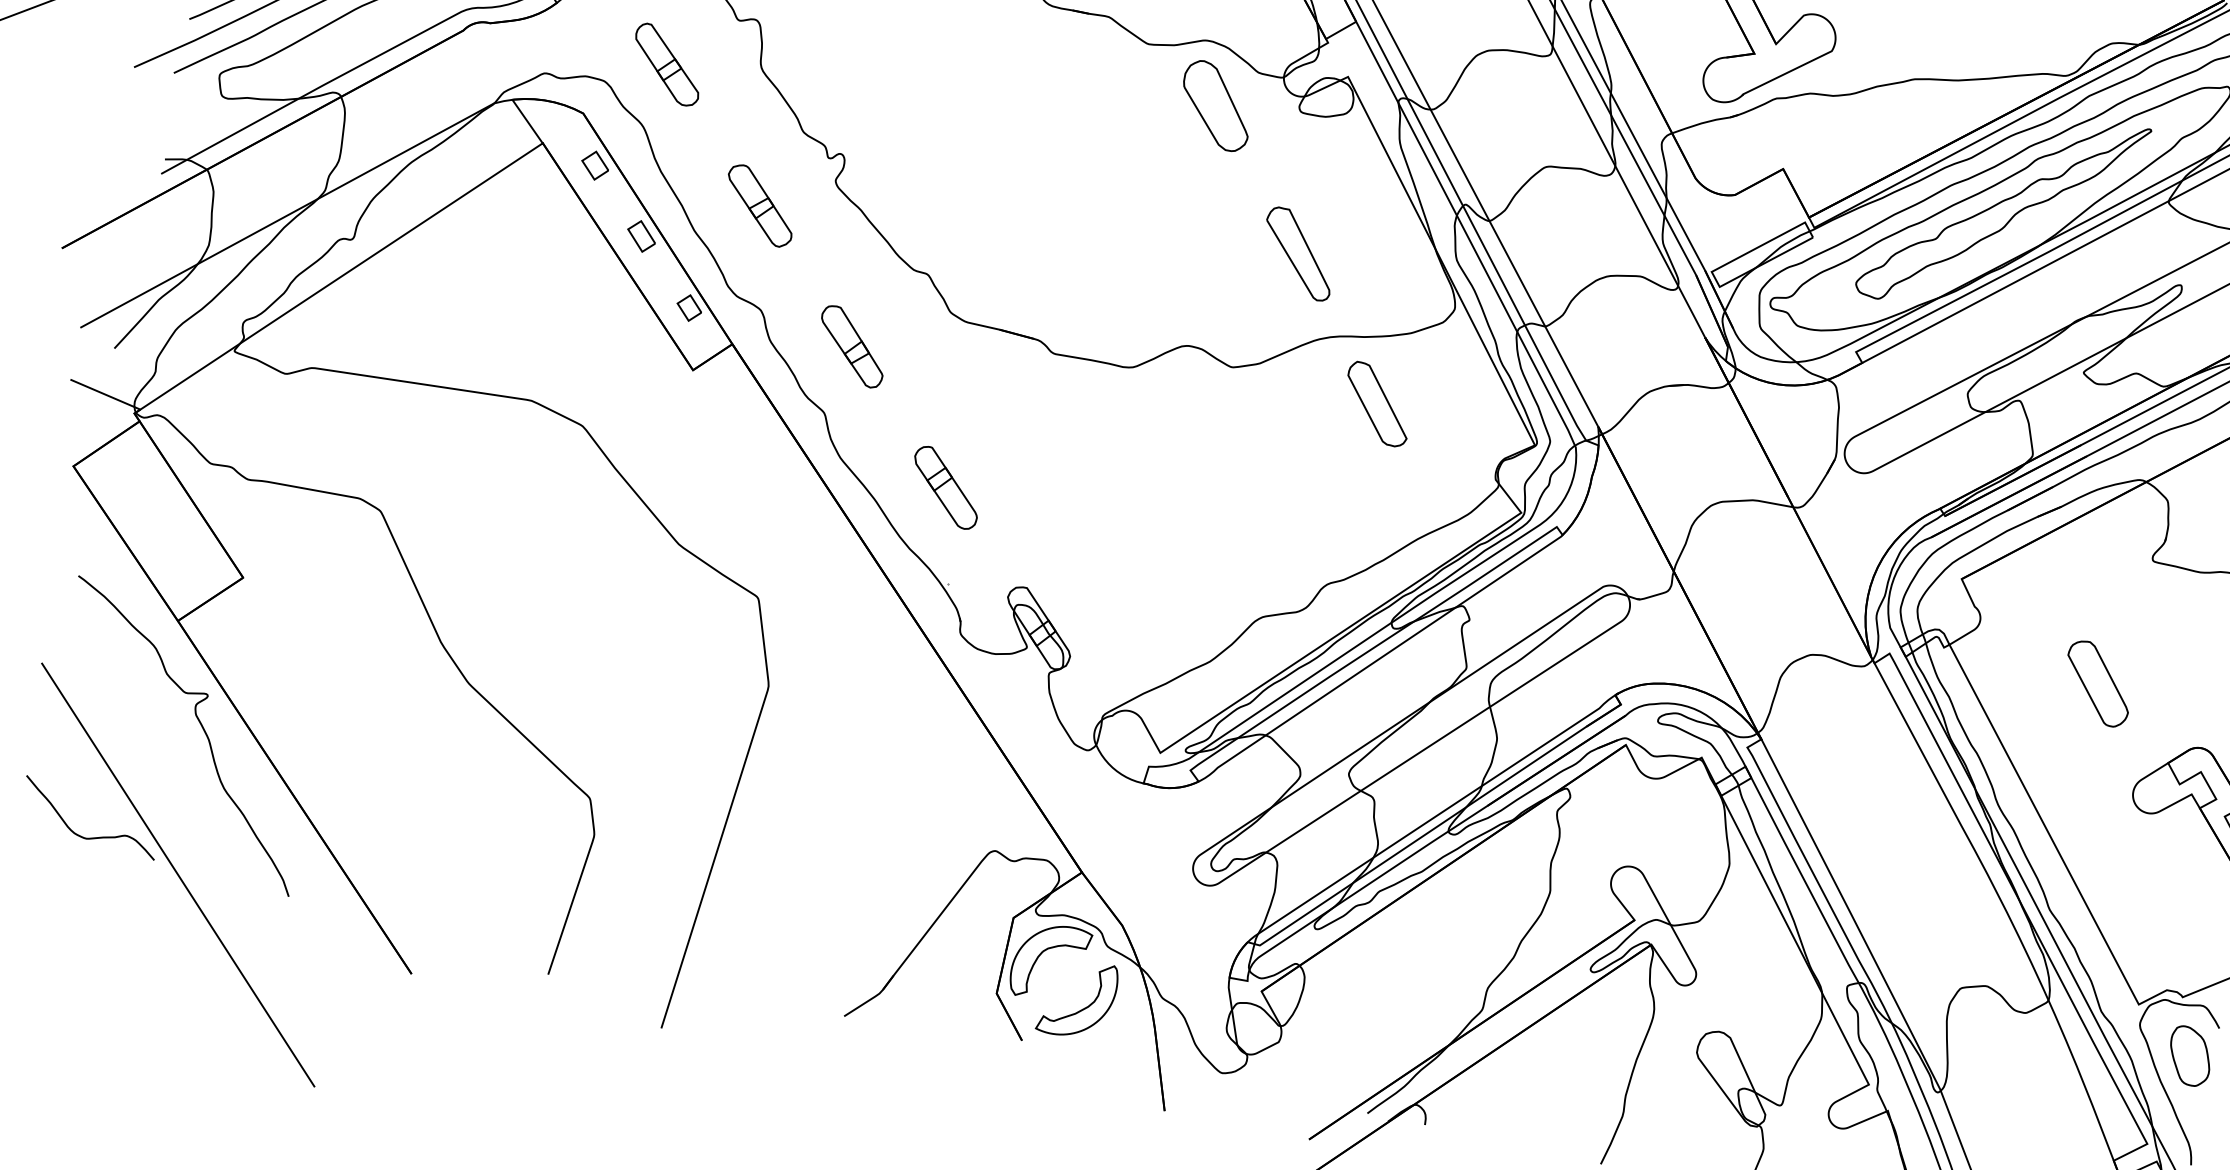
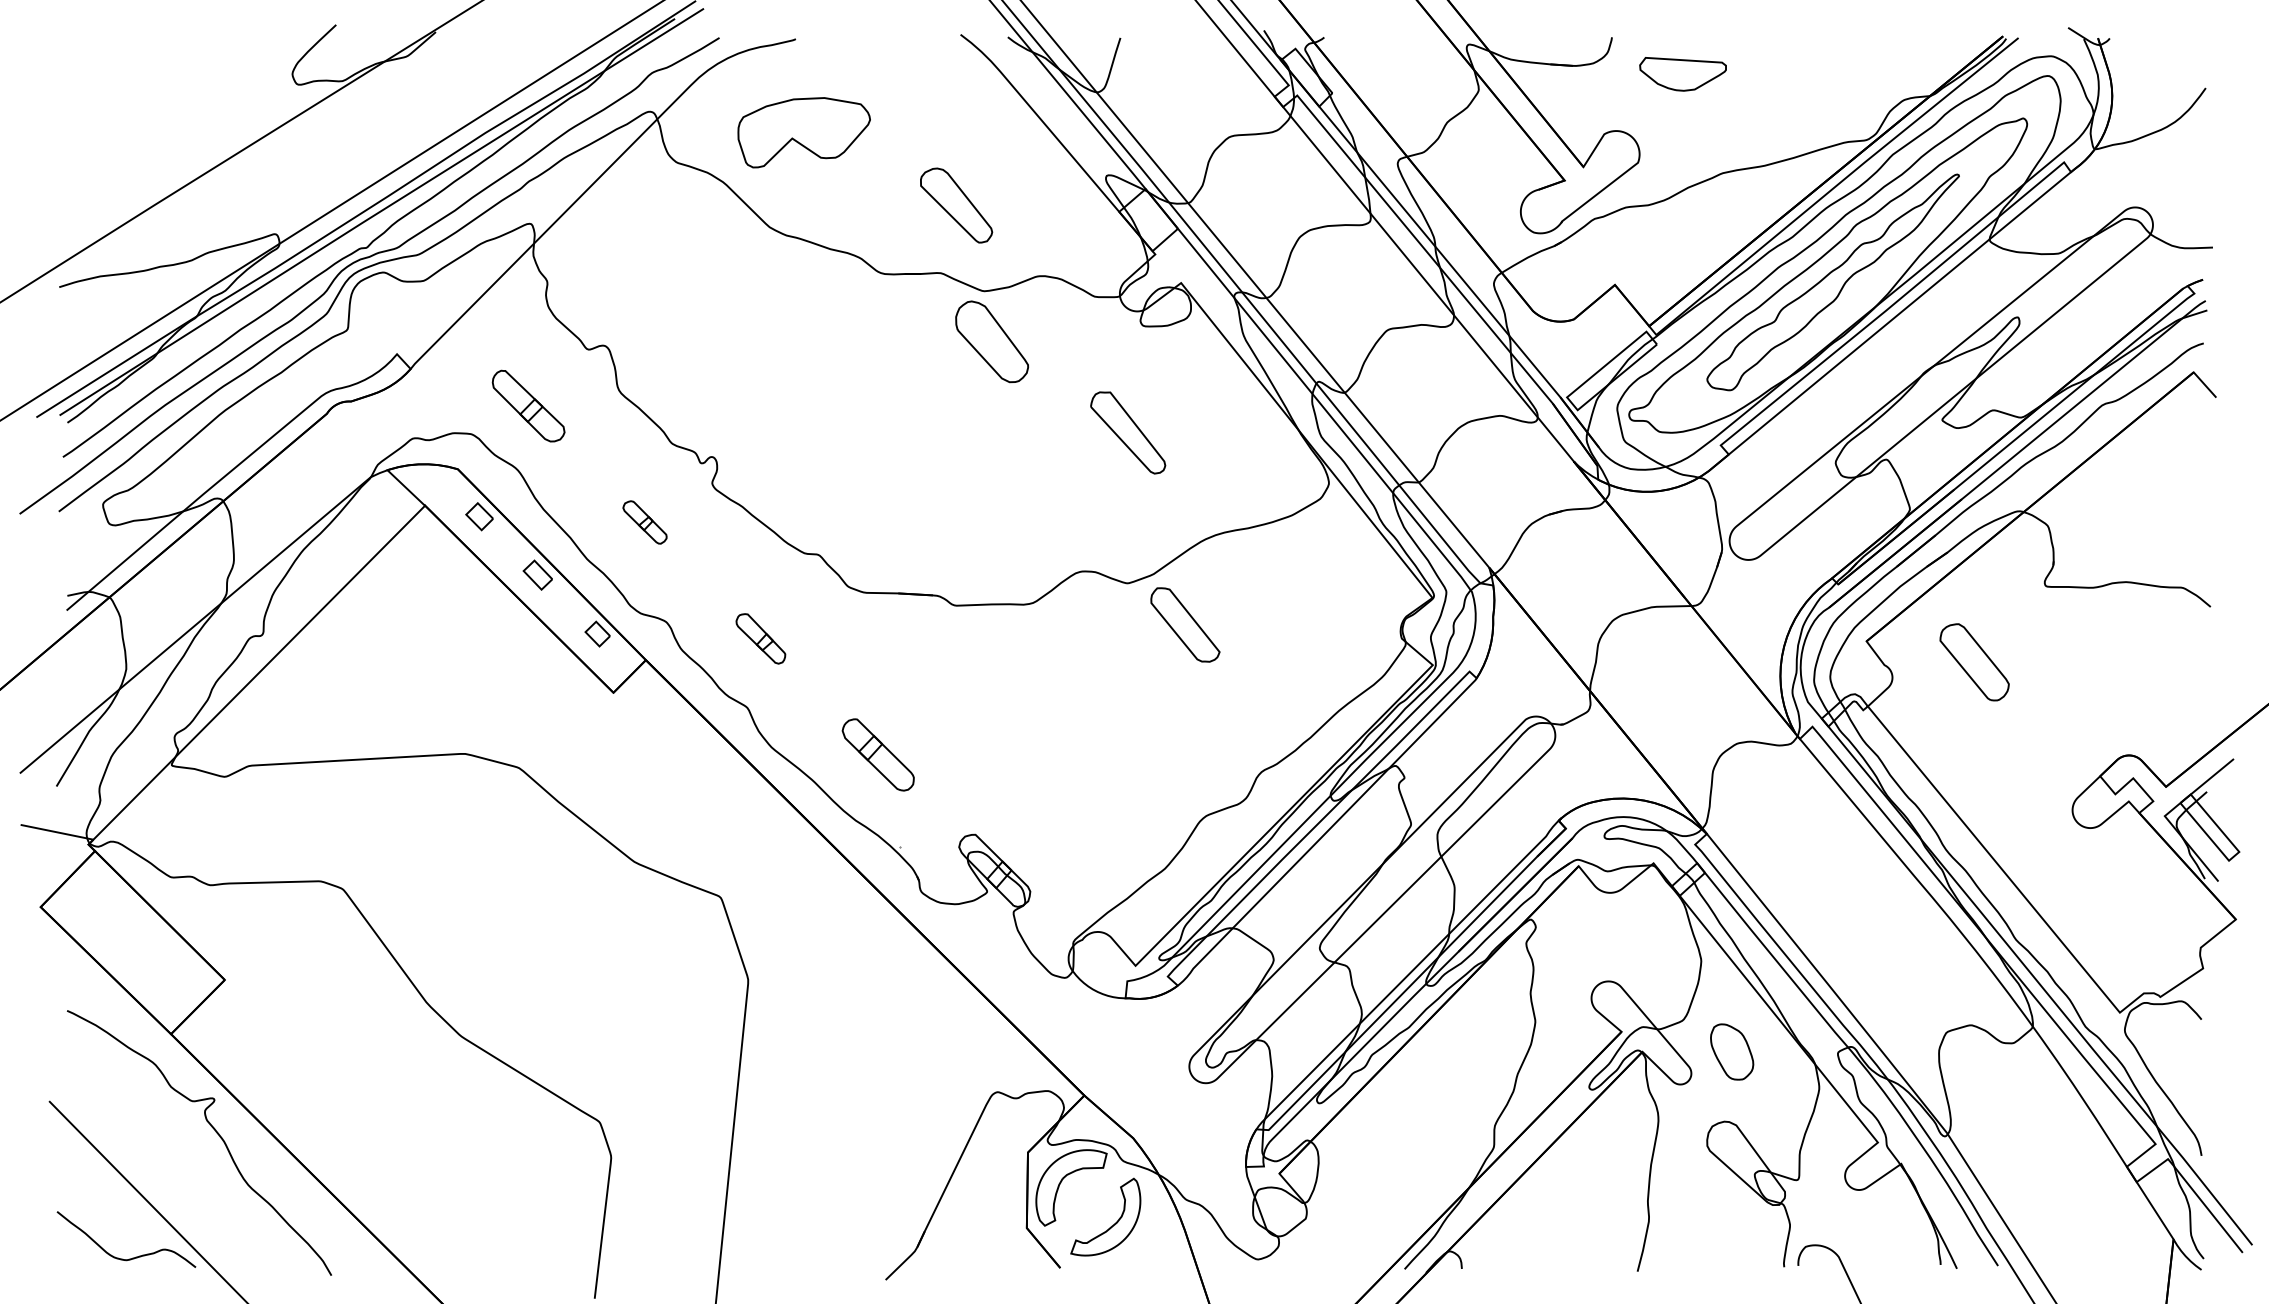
part: (1215, 105) -> (991, 341), moved
part: (759, 205) -> (644, 522), size x0.6
part: (1299, 253) -> (1128, 432), moved
part: (851, 346) -> (760, 638), size x0.7
part: (1378, 403) -> (1185, 624), moved
part: (2098, 683) -> (1974, 662), moved
part: (2190, 1055) -> (1732, 1051), moved

